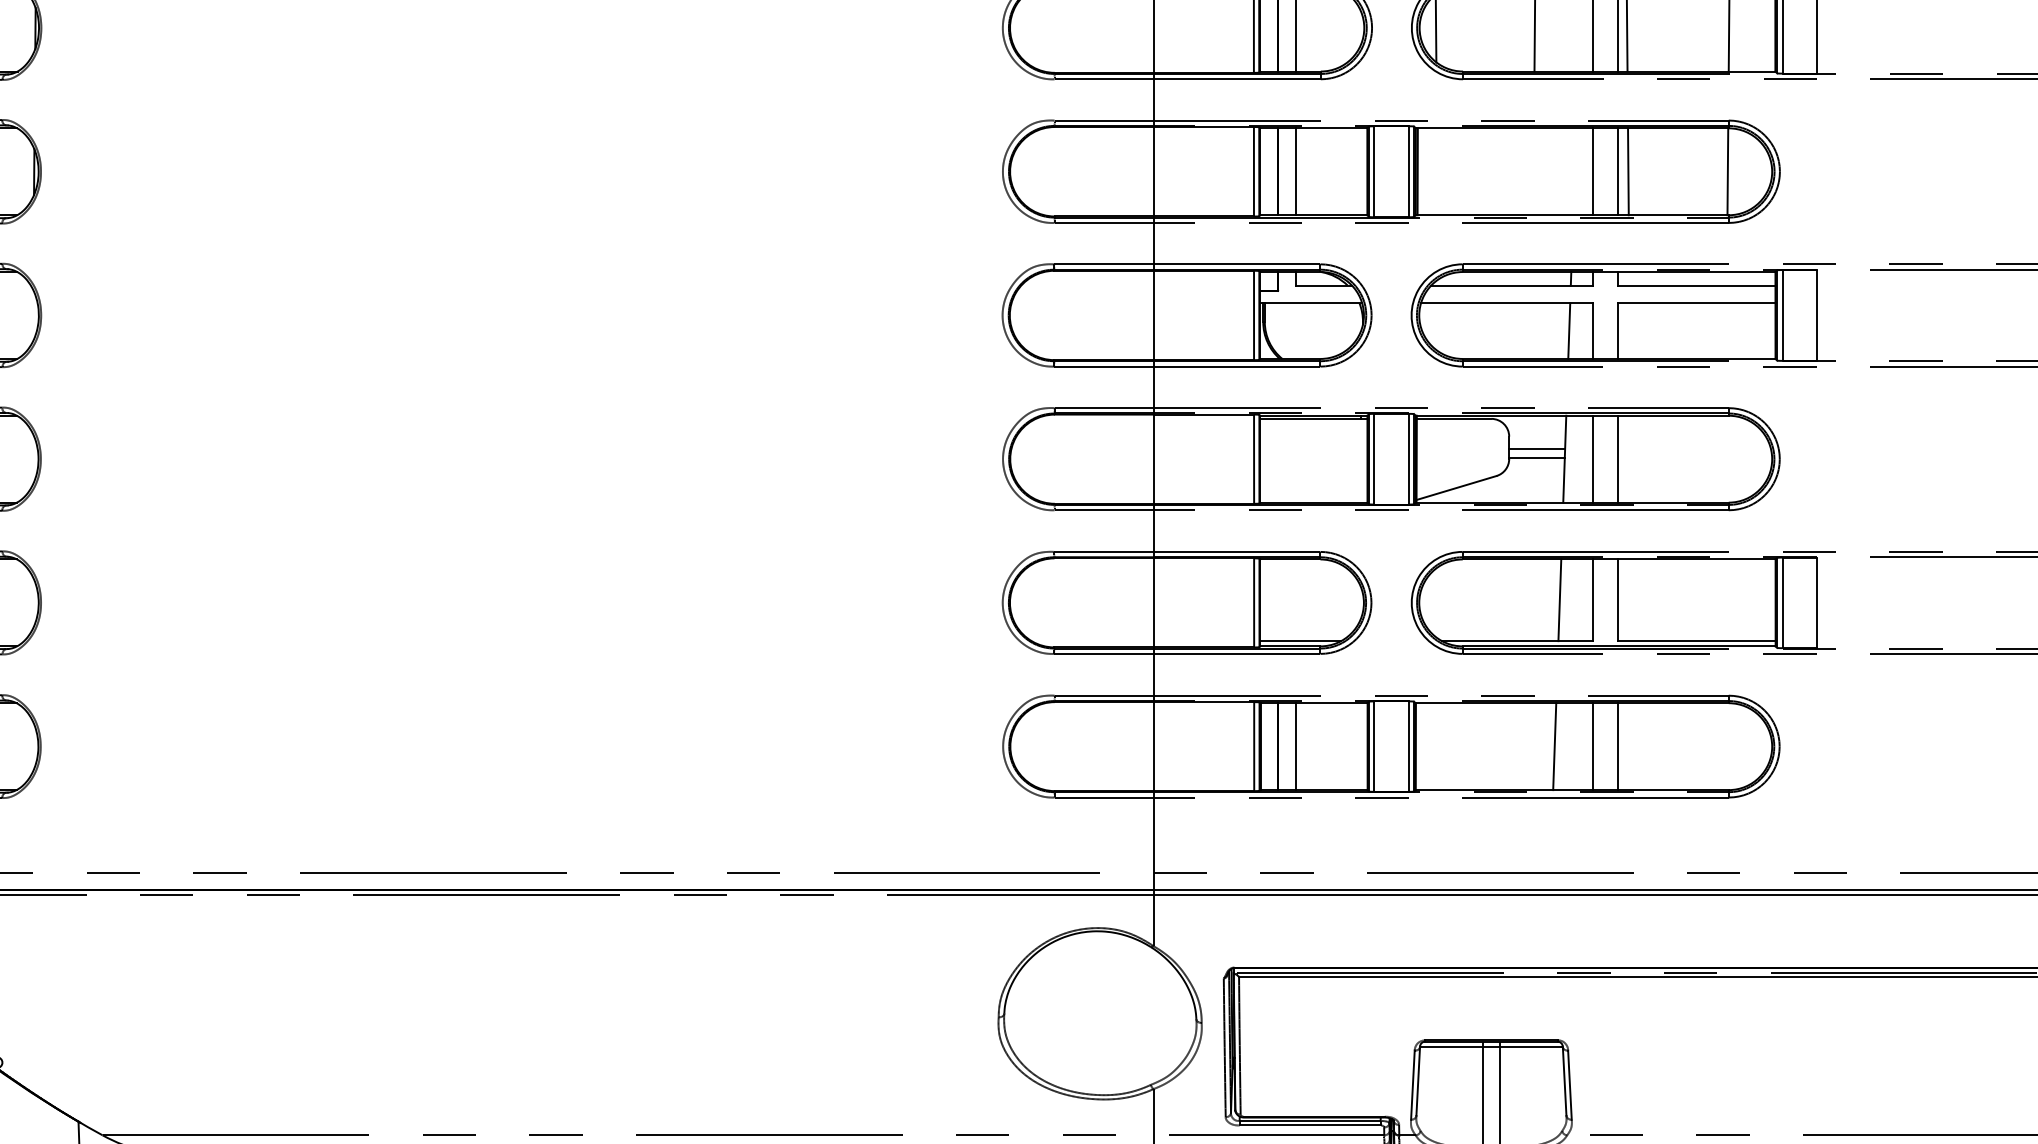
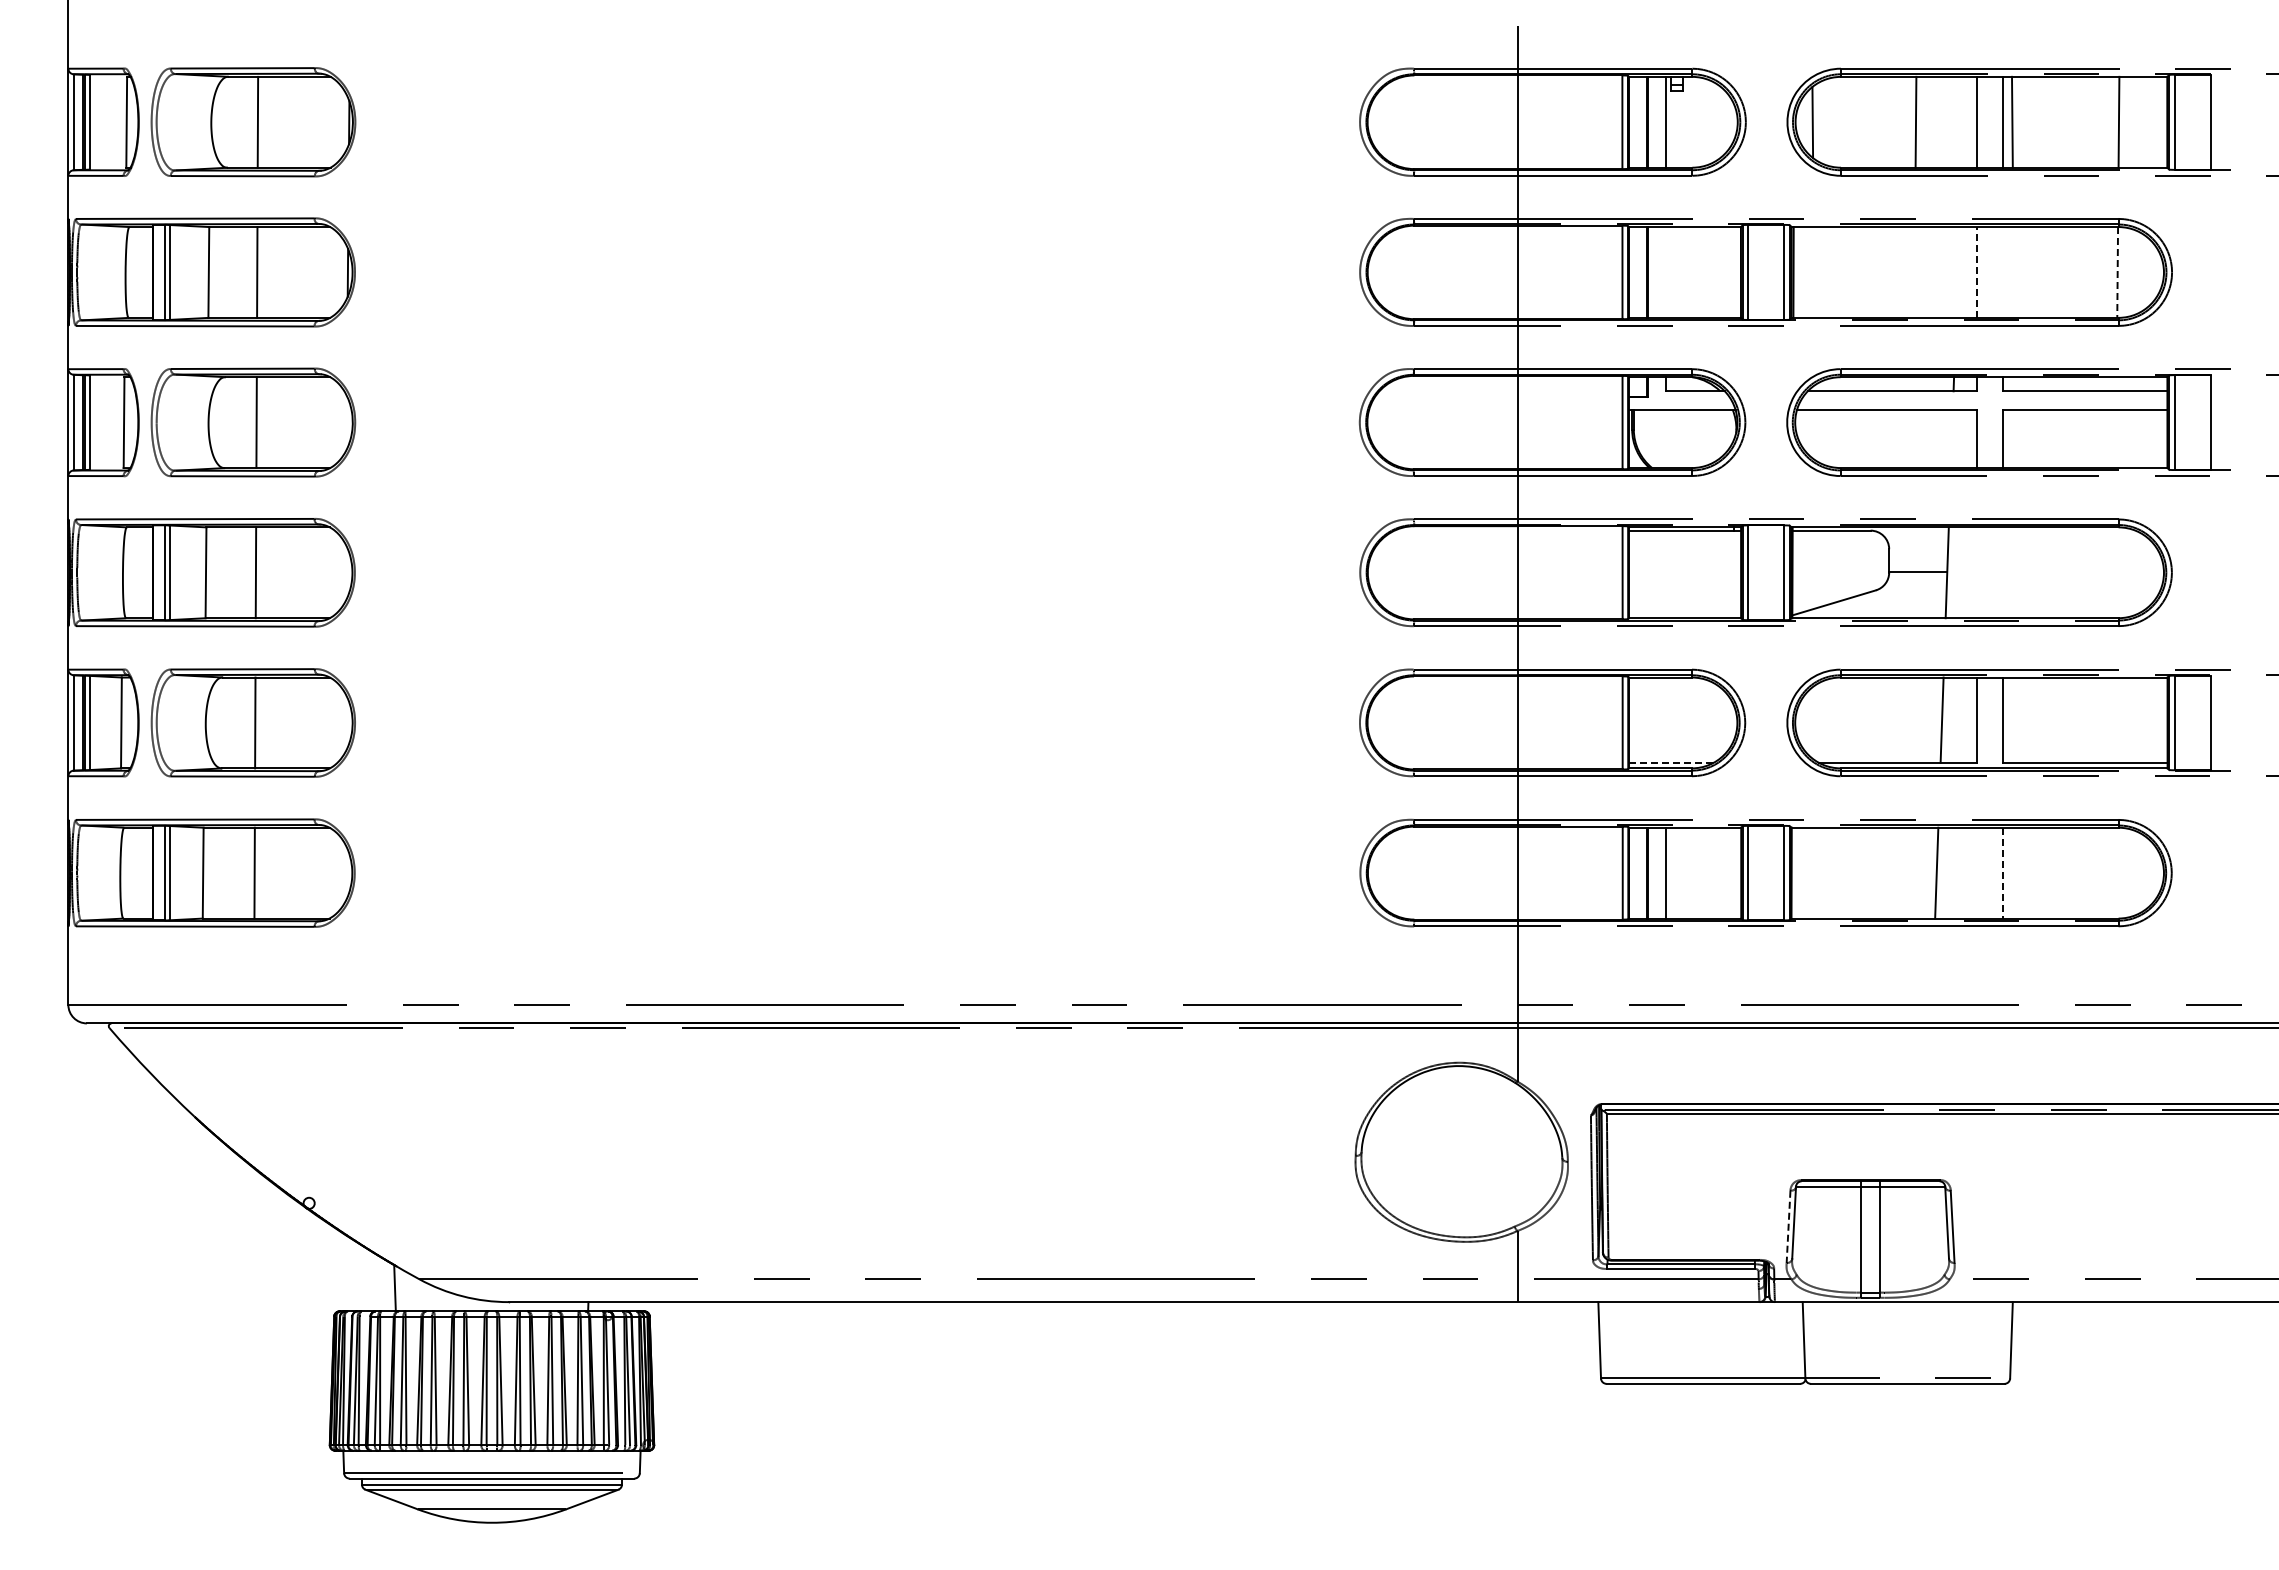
line: (1592, 170) -> (1976, 271), solid -> dashed
line: (1296, 171) -> (1666, 272), removed
line: (1617, 171) -> (2002, 272), removed
line: (1628, 171) -> (2013, 272), removed
line: (1727, 171) -> (2117, 272), solid -> dashed
line: (1568, 330) -> (1951, 438), removed
line: (1537, 448) -> (1918, 561), removed
line: (1592, 458) -> (1976, 572), removed
line: (1617, 458) -> (2002, 572), removed
line: (1300, 640) -> (1671, 762), solid -> dashed
line: (1592, 746) -> (1976, 872), removed
line: (1617, 746) -> (2002, 873), solid -> dashed
line: (1412, 1085) -> (1788, 1227), solid -> dashed

